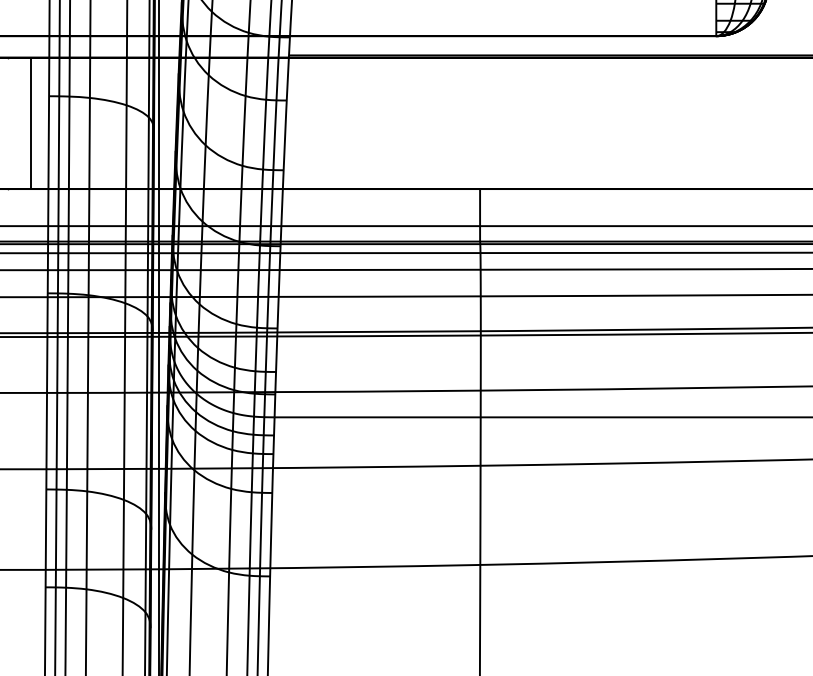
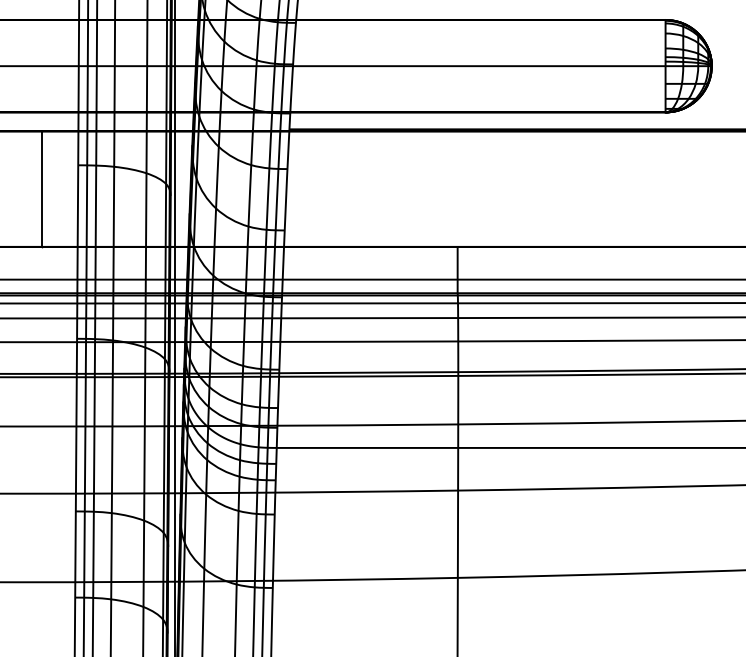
line: (31, 122) -> (41, 188), moved

